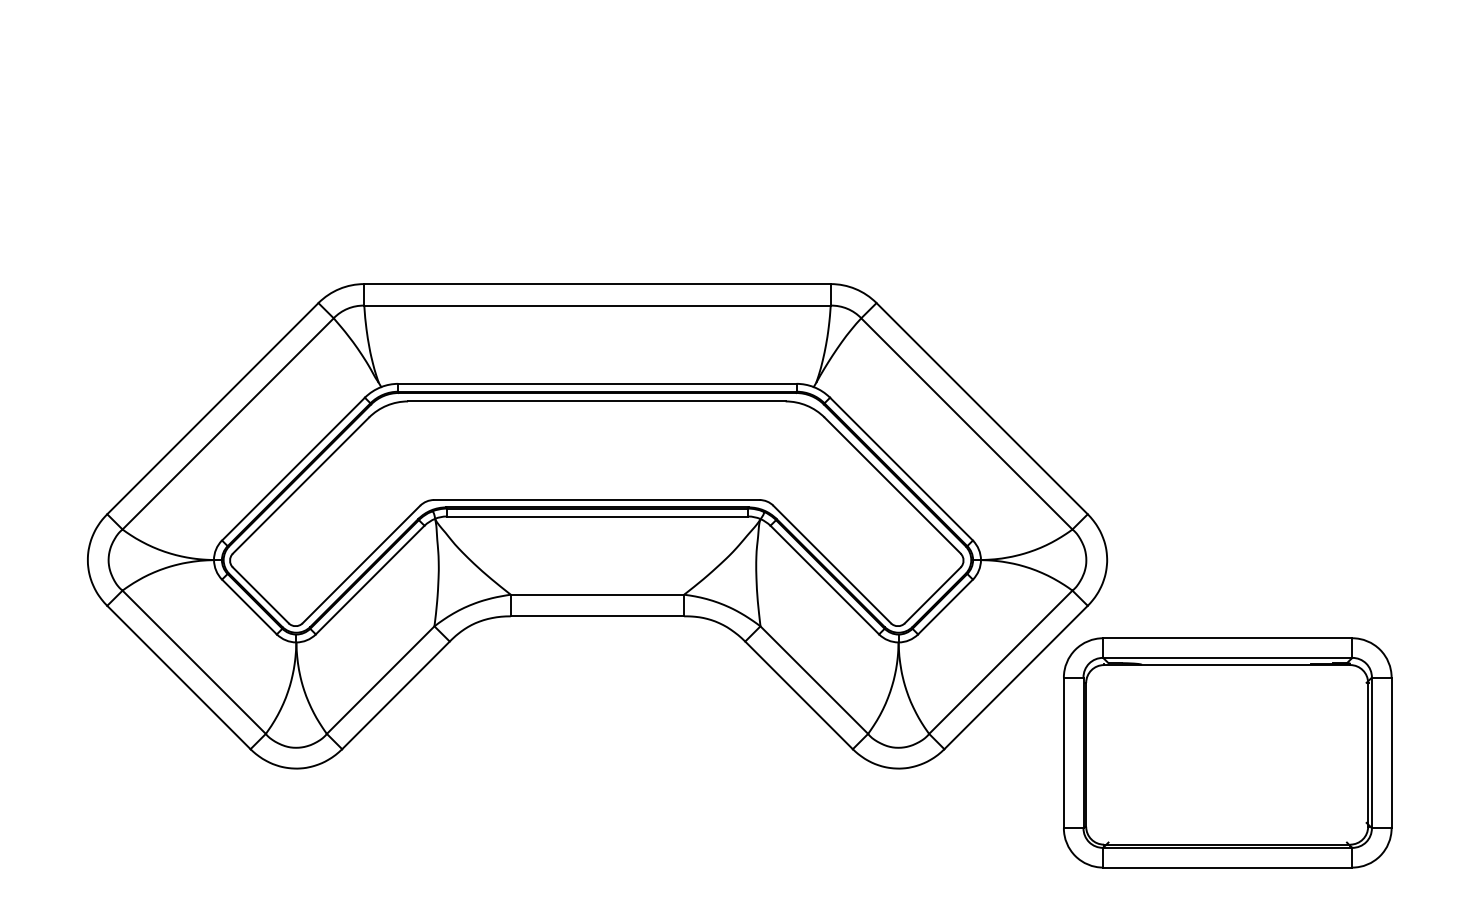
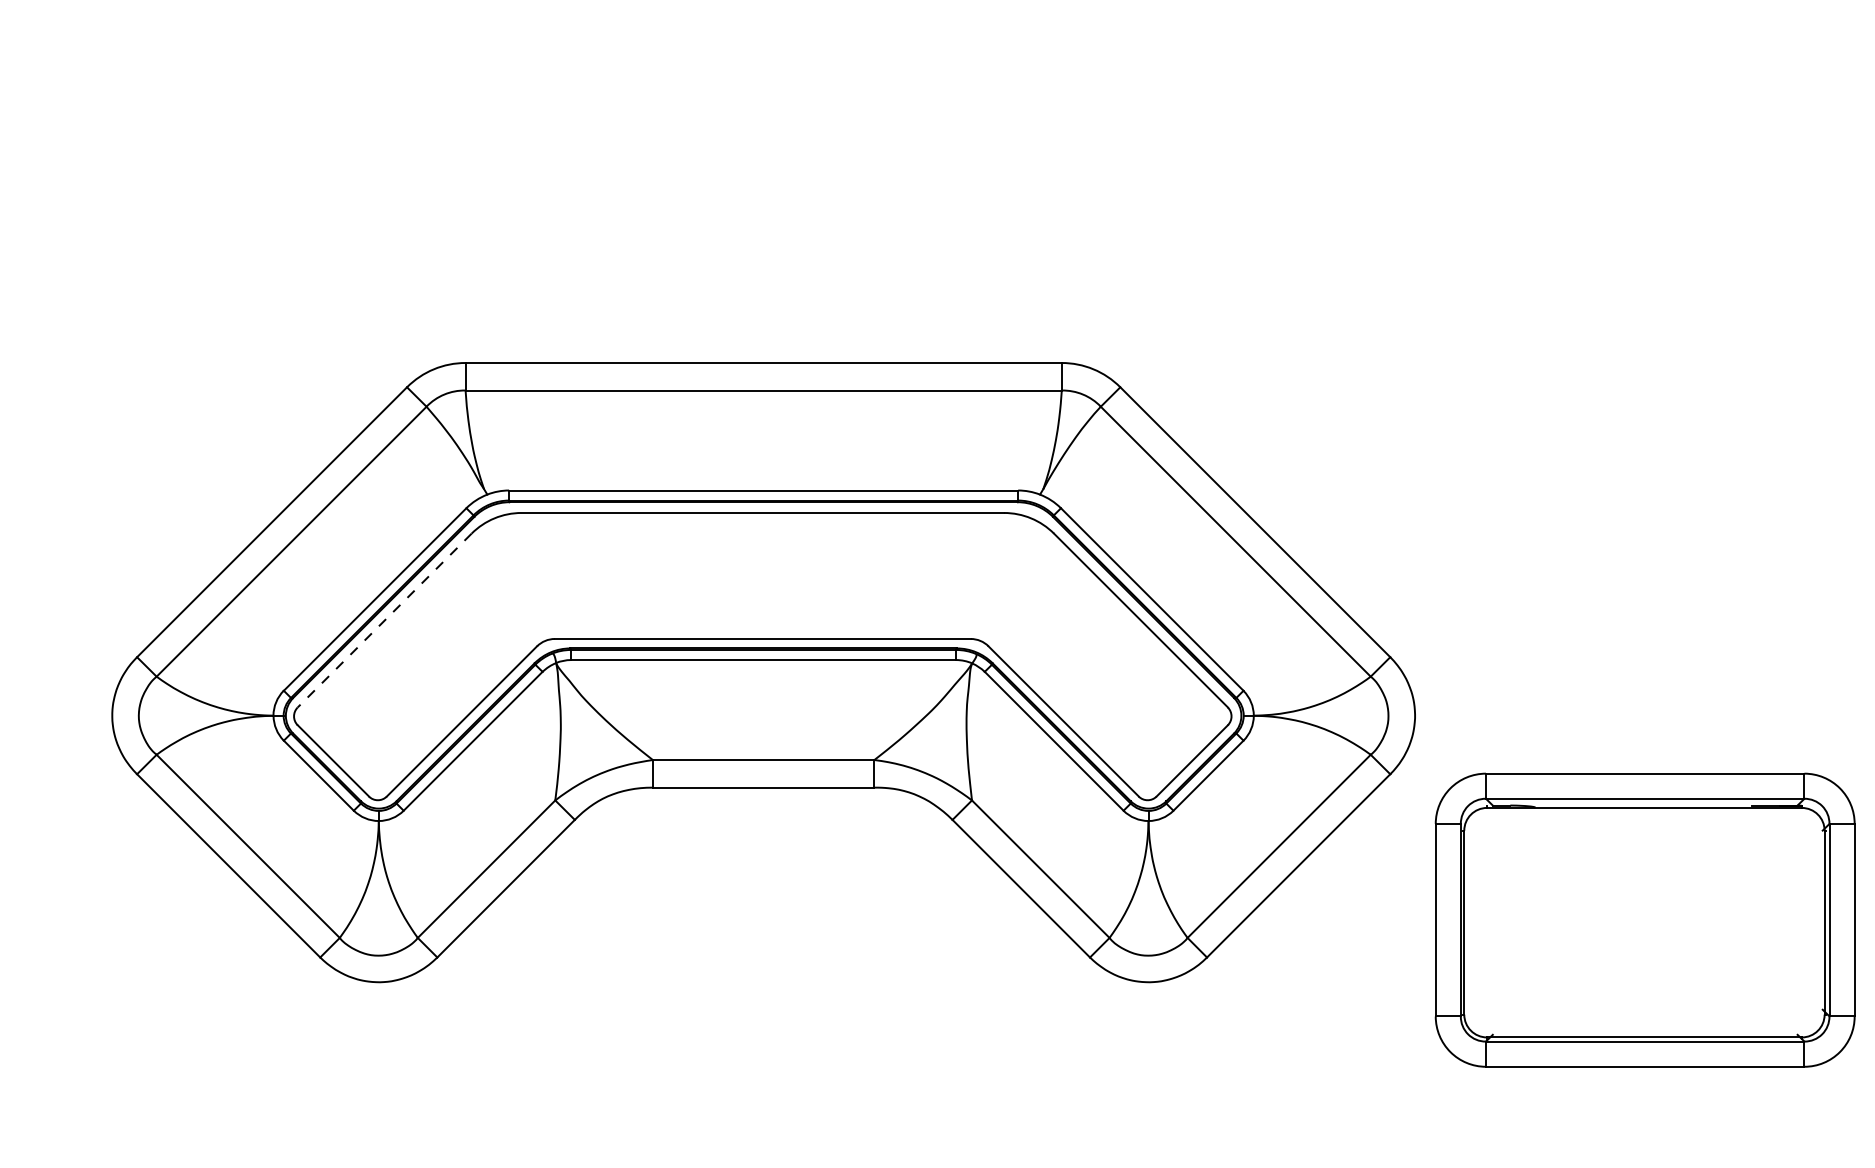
line: (300, 485) -> (384, 620), solid -> dashed
part: (1227, 752) -> (1644, 919), moved

